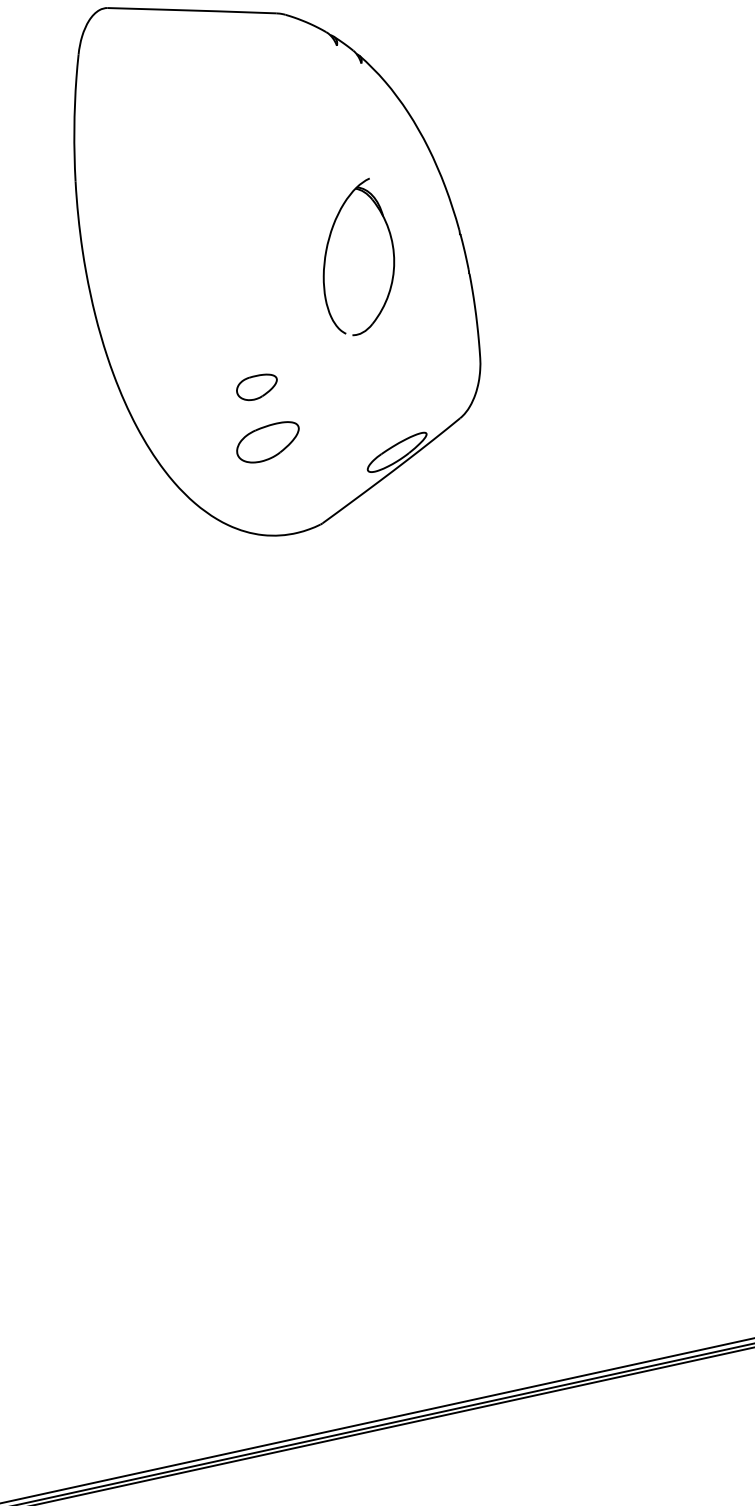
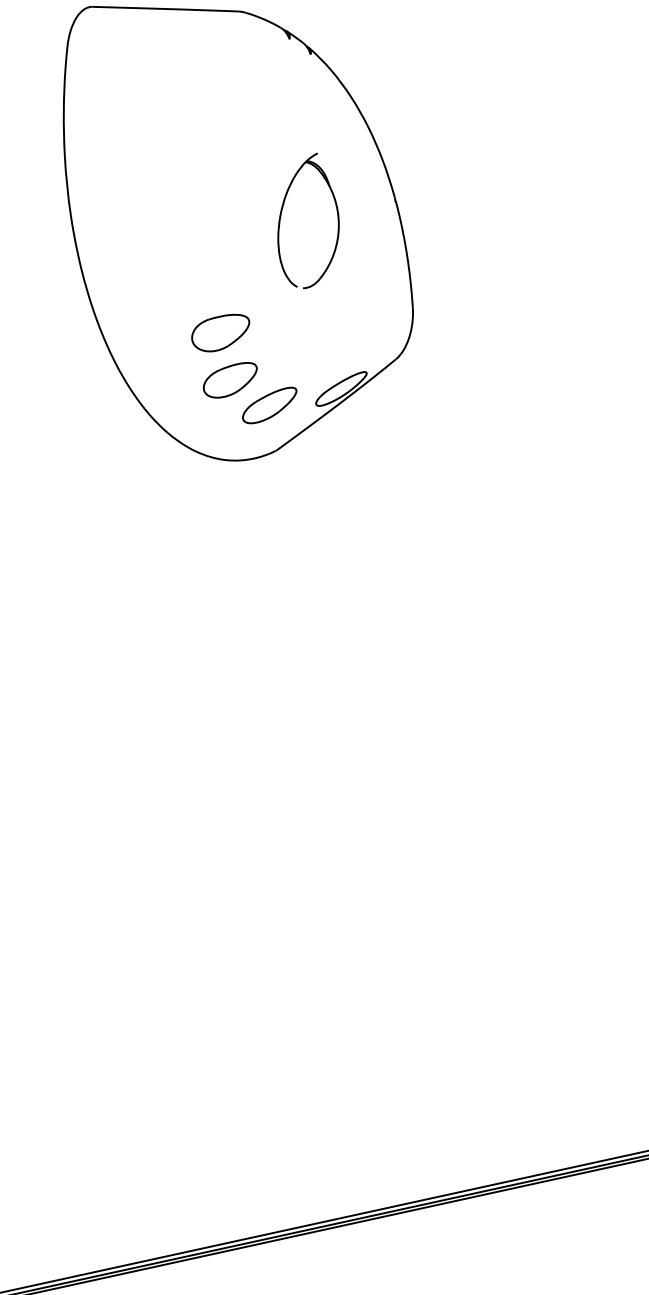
part: (256, 386) -> (220, 332), size x1.67
part: (313, 471) -> (269, 405), added

